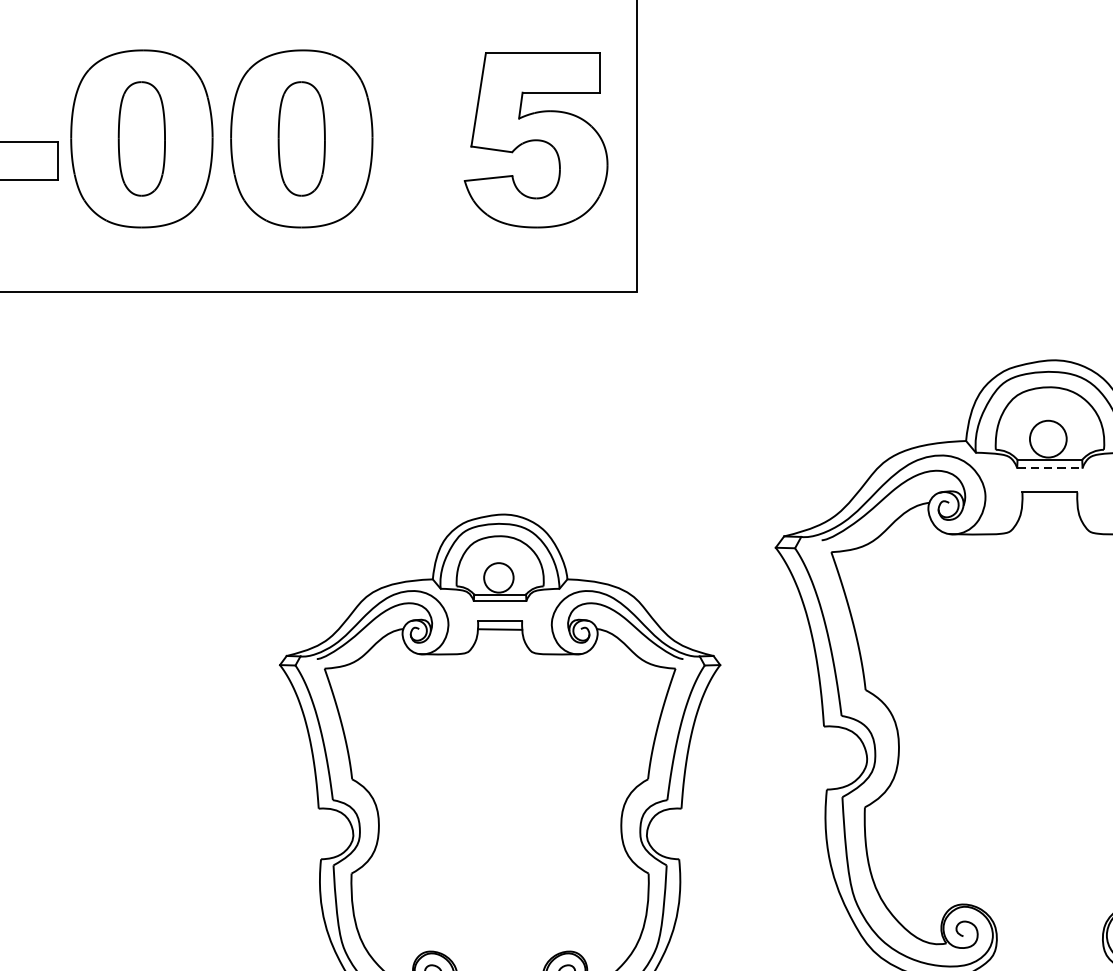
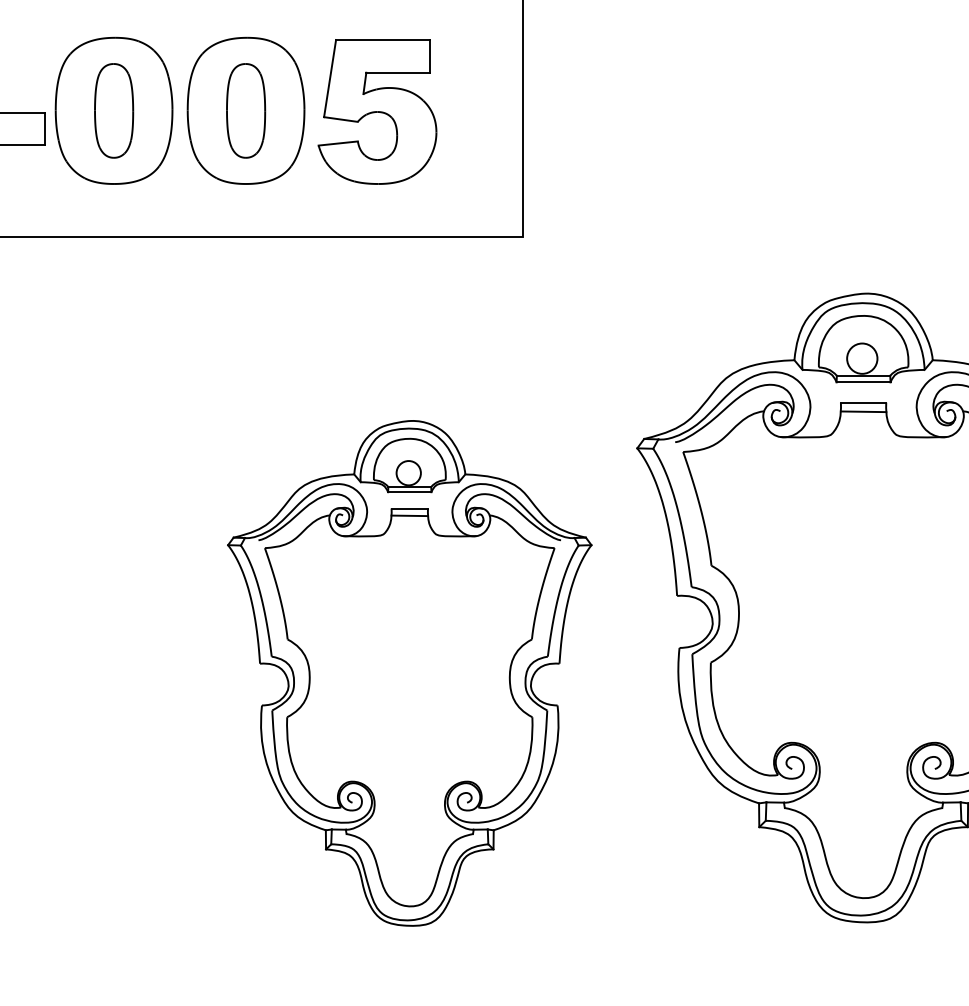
part: (536, 139) -> (377, 111), moved
line: (1049, 467) -> (863, 382), dashed -> solid
line: (1049, 503) -> (863, 411), added

